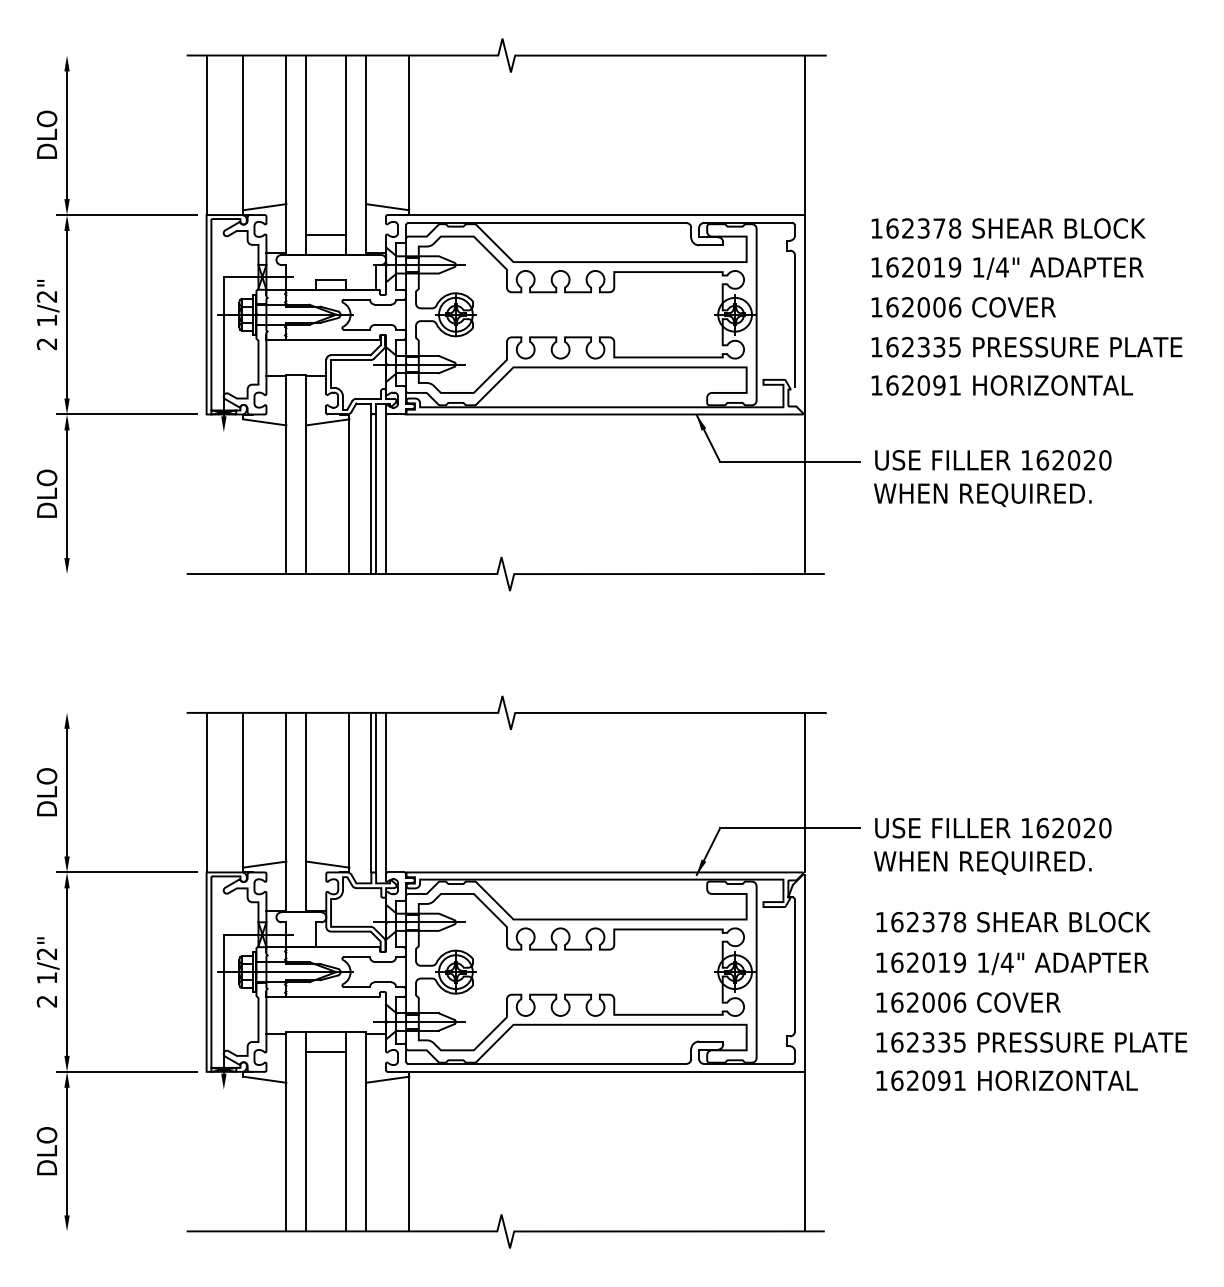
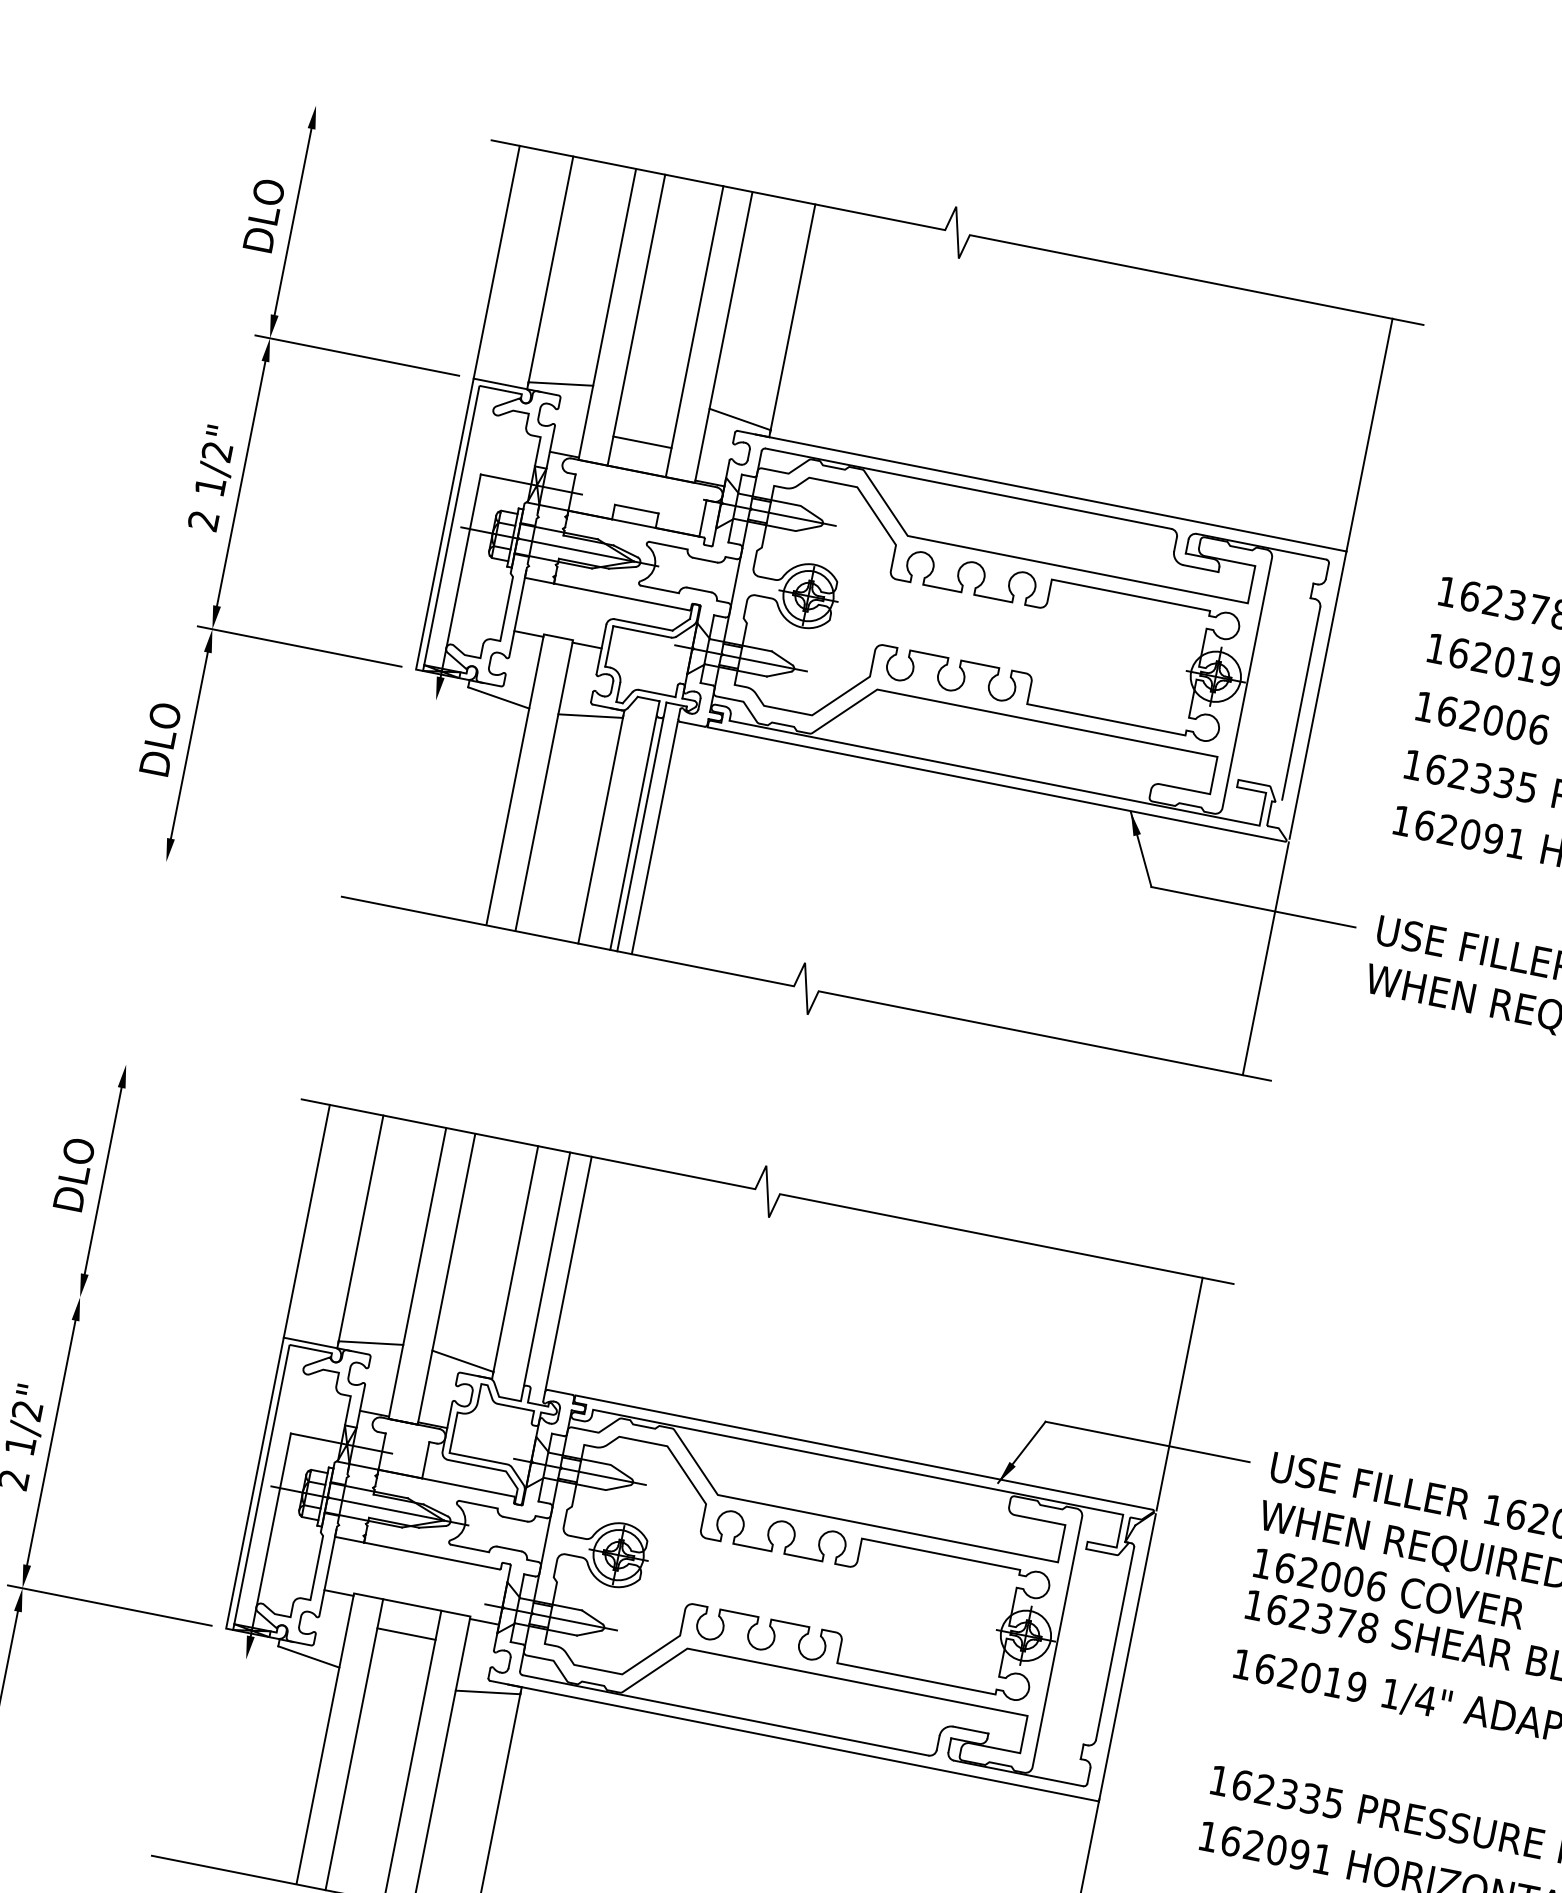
line: (376, 792) -> (554, 1270), removed
line: (126, 872) -> (166, 1314), removed
text: (968, 1002) -> (1389, 1588), moved

